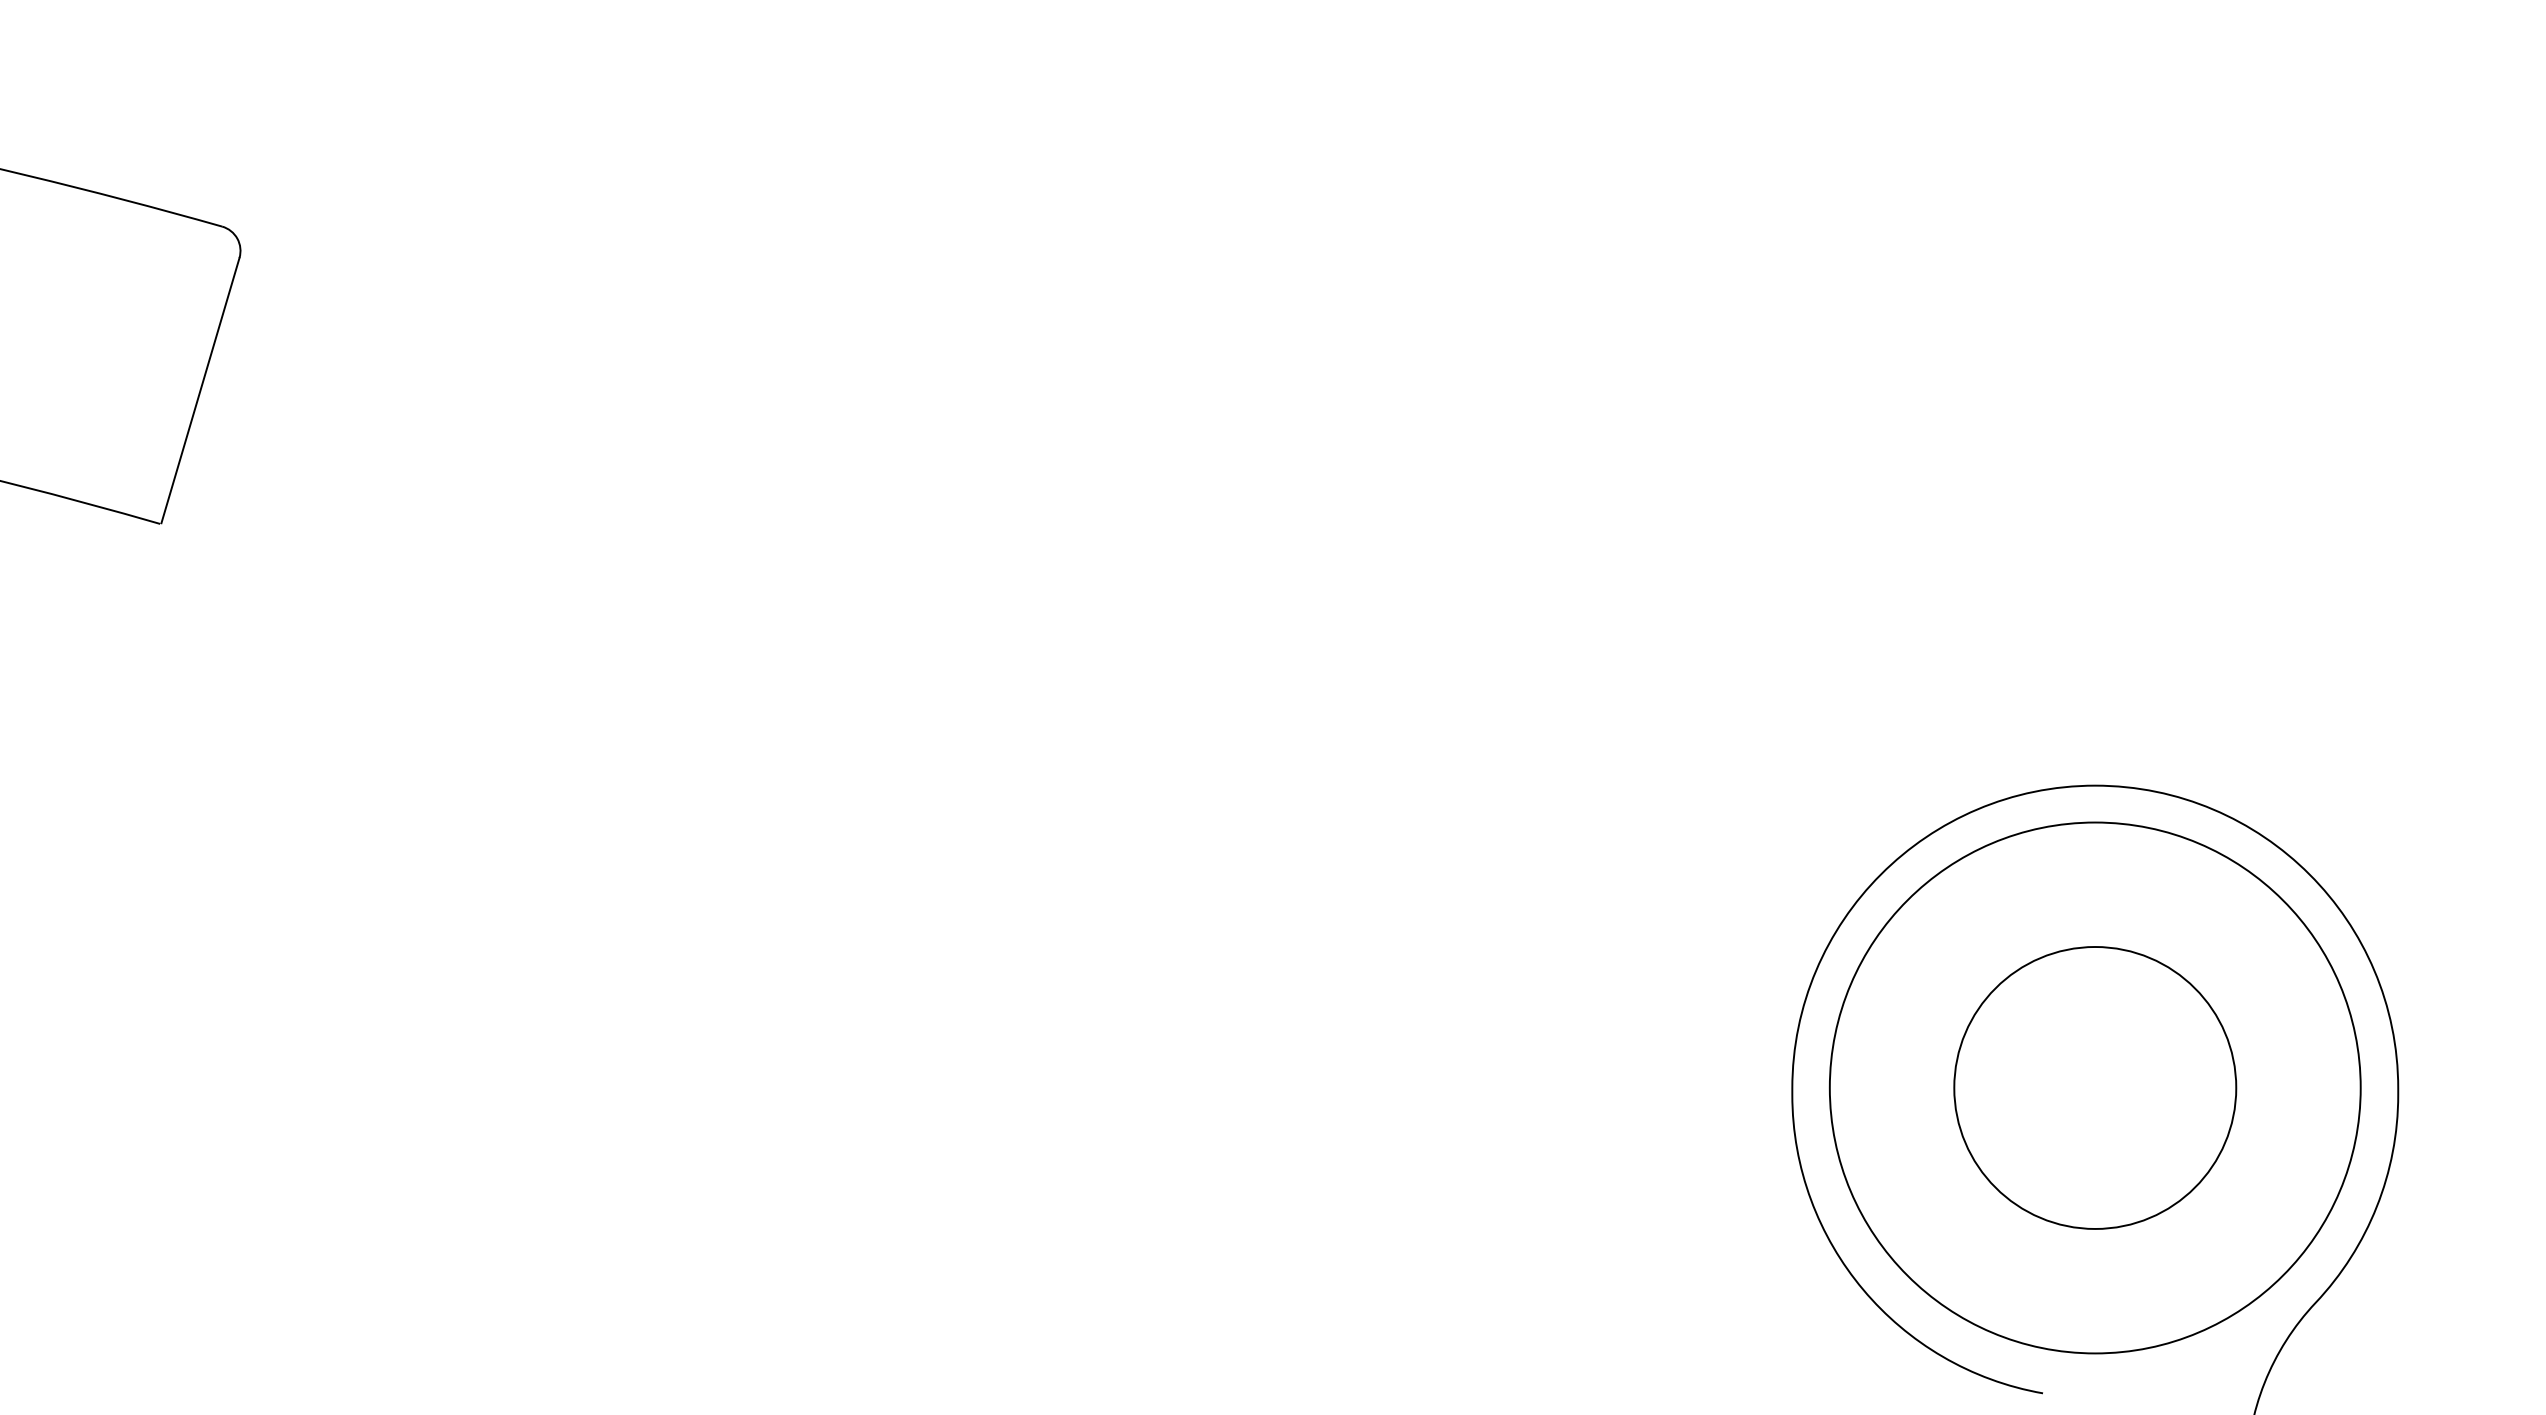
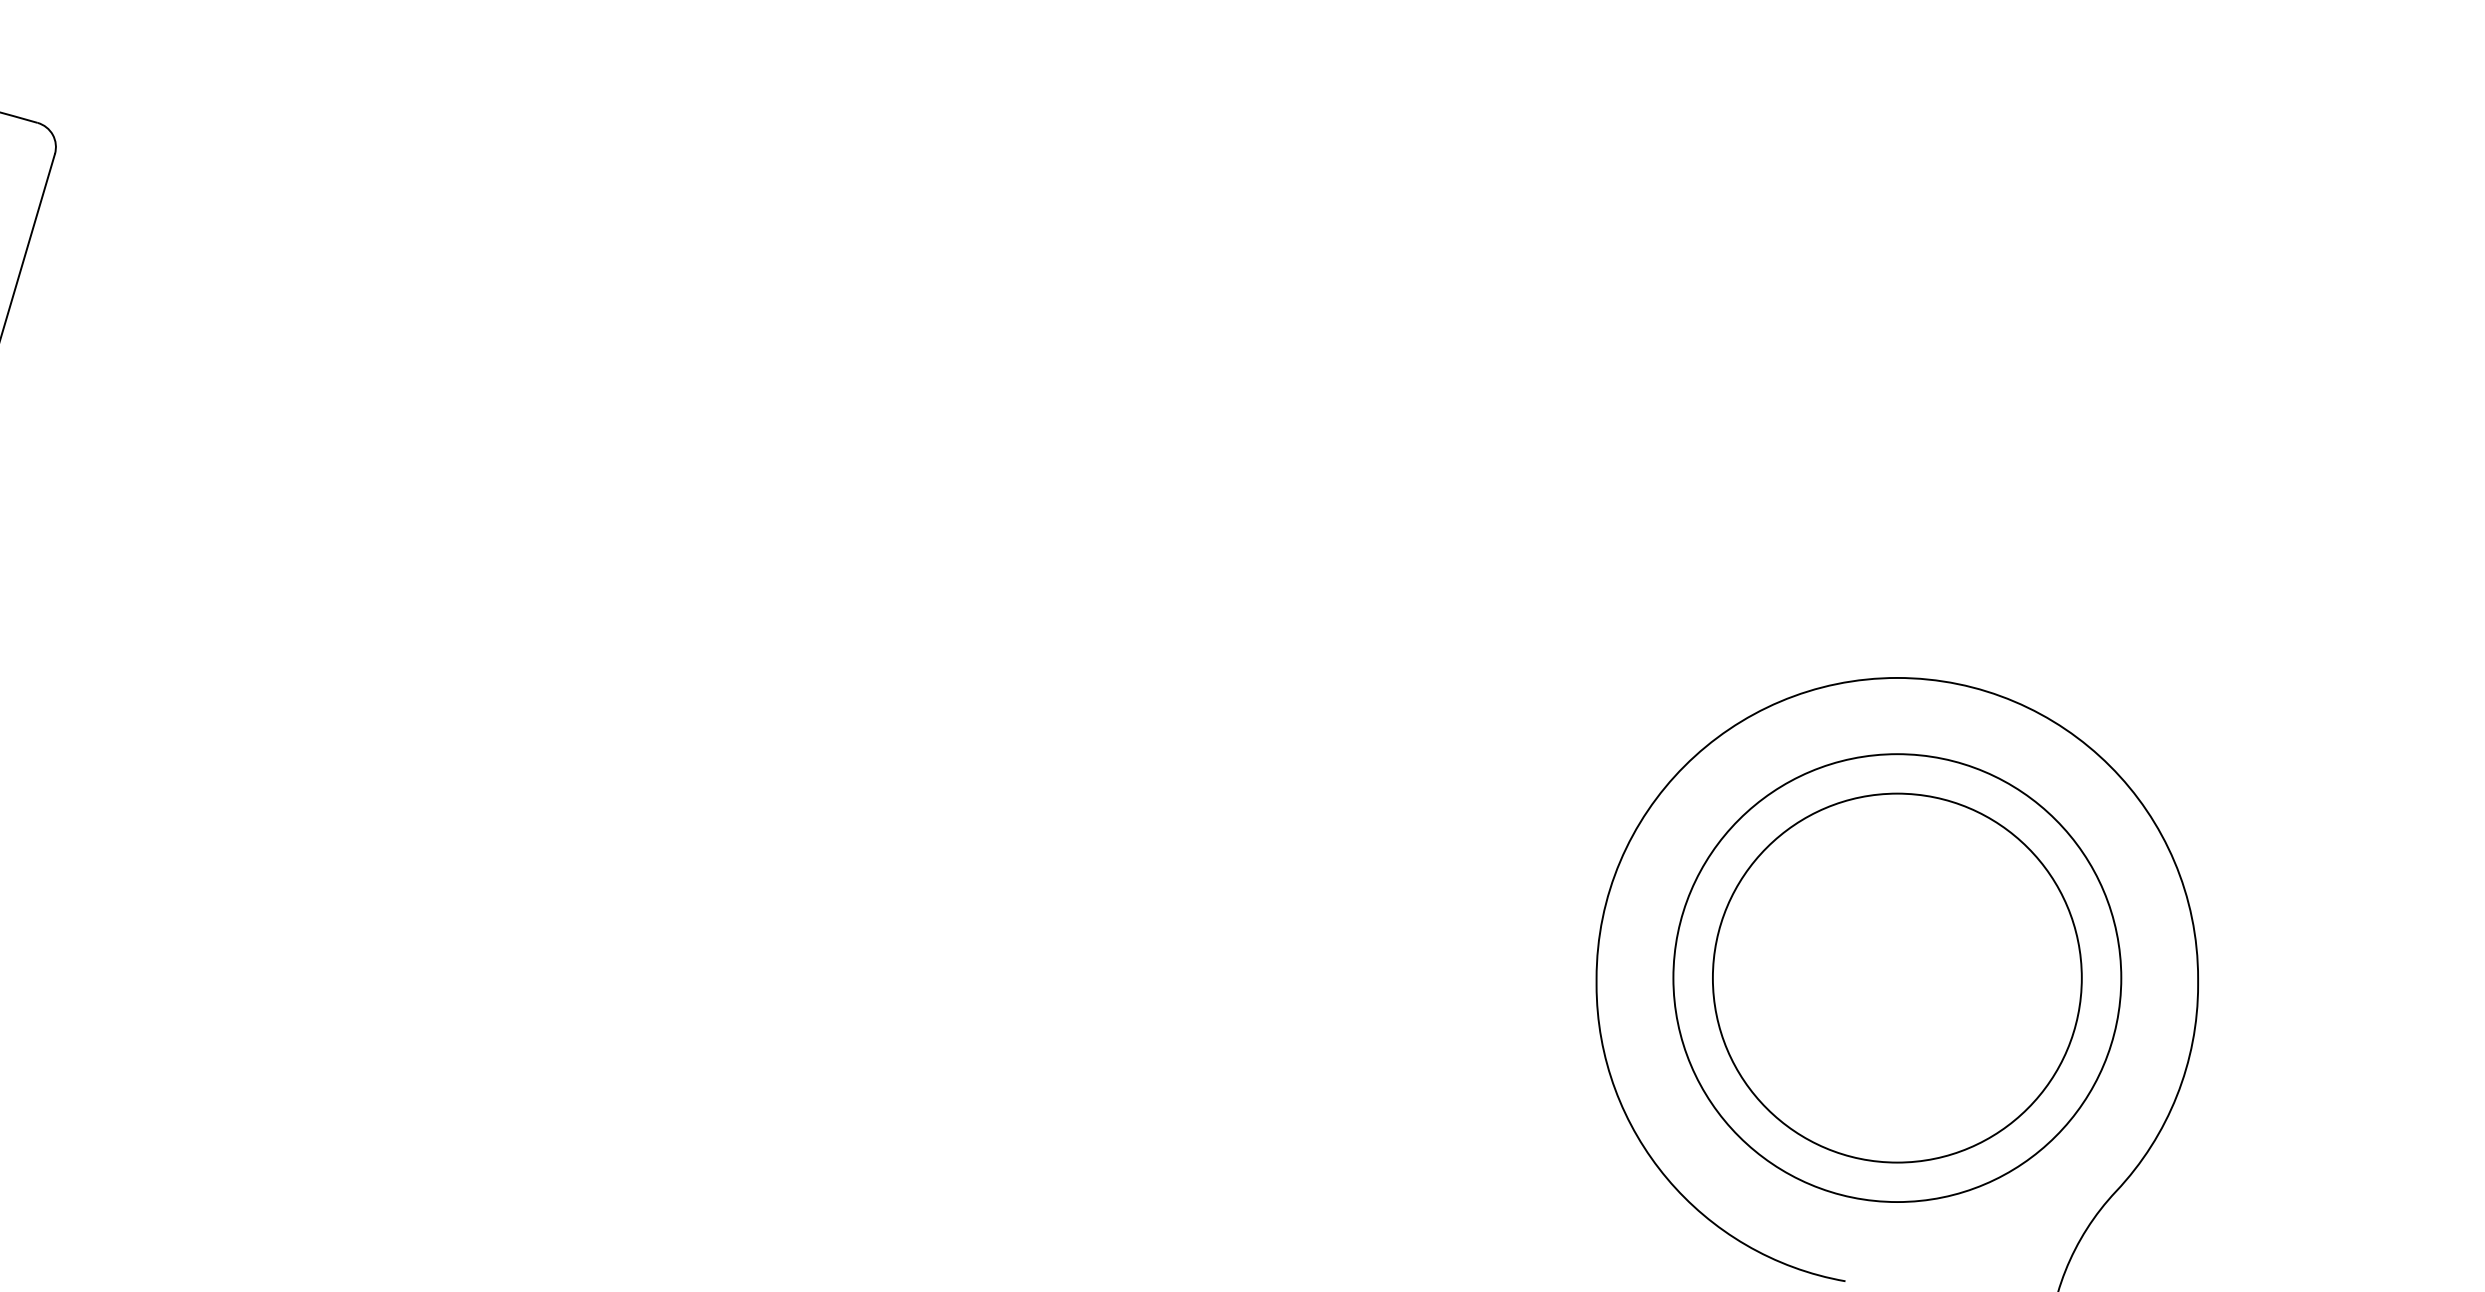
circle: (2094, 1087) -> (1896, 977), size x0.7
circle: (2095, 1087) -> (1897, 977), size x1.6

